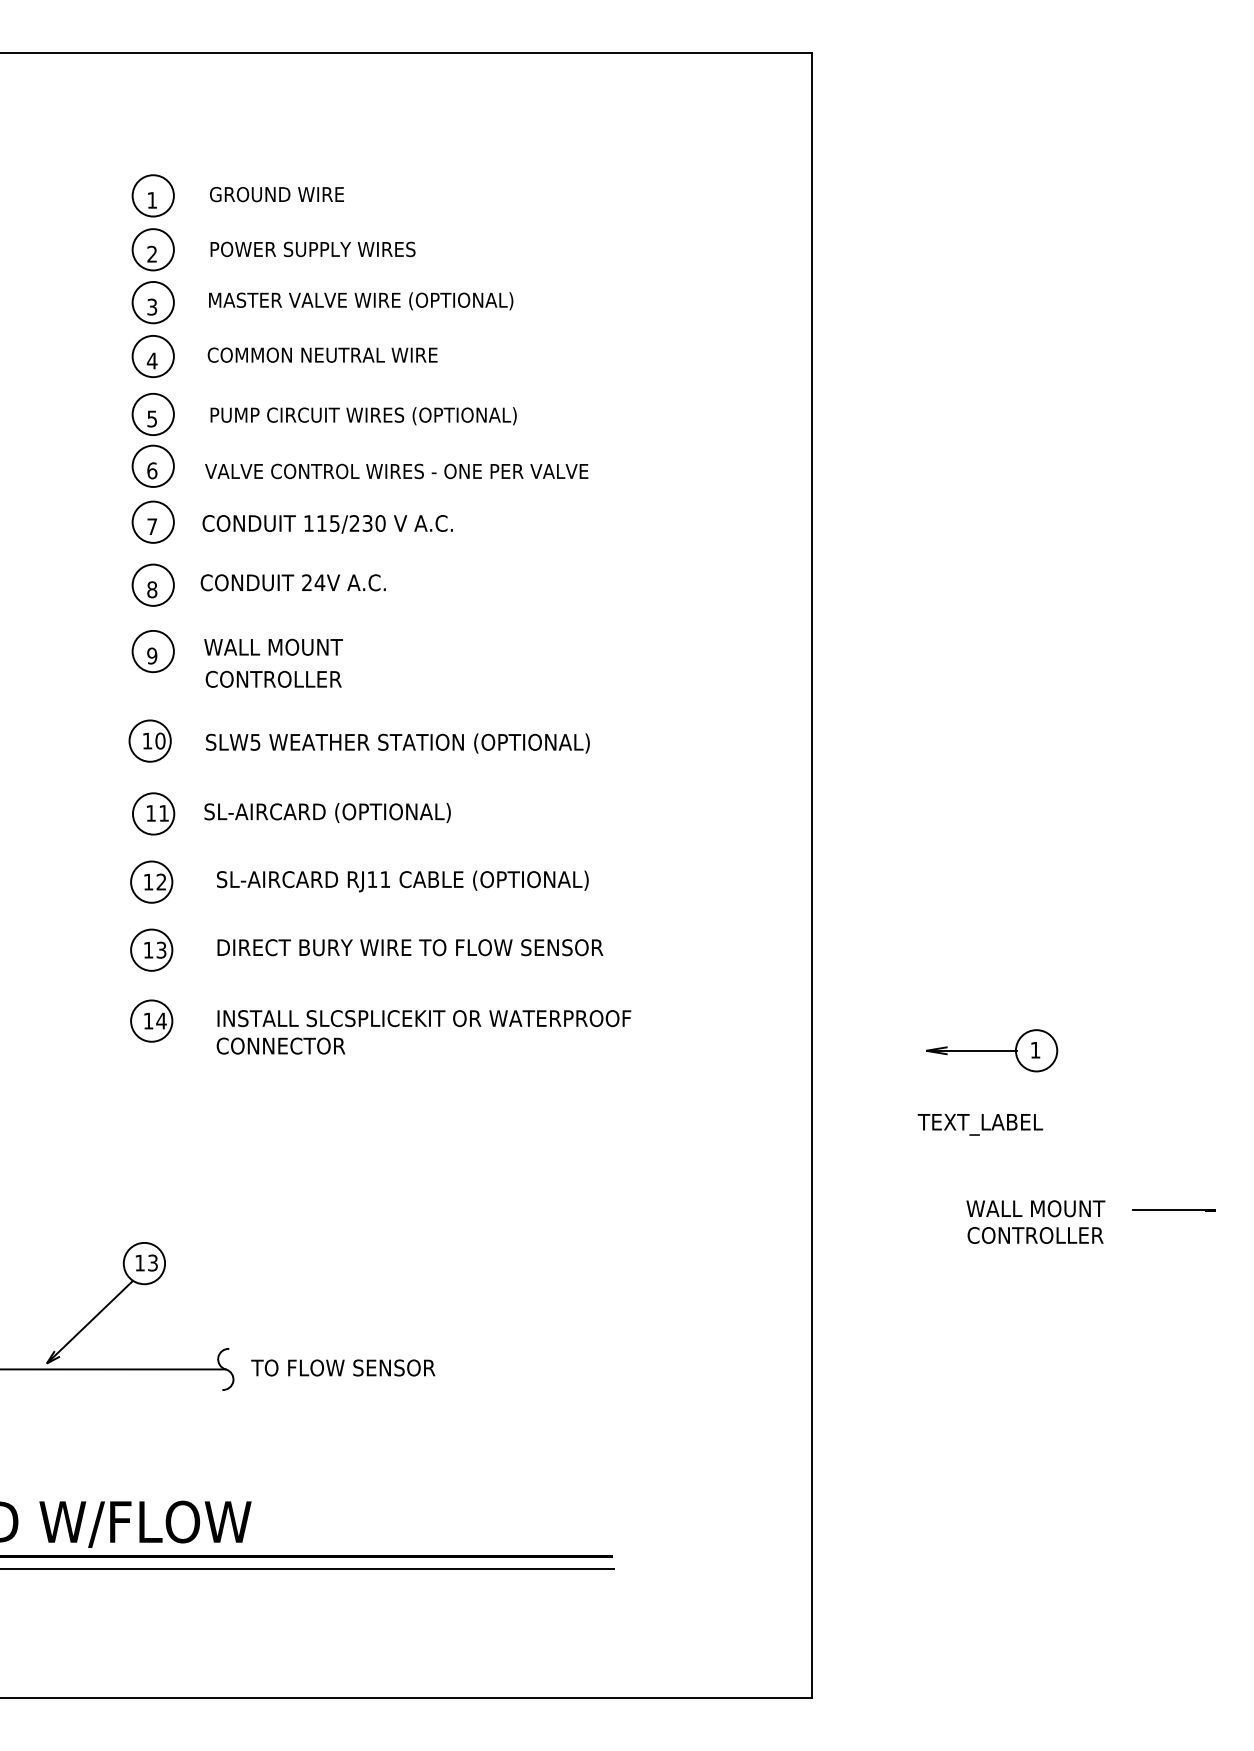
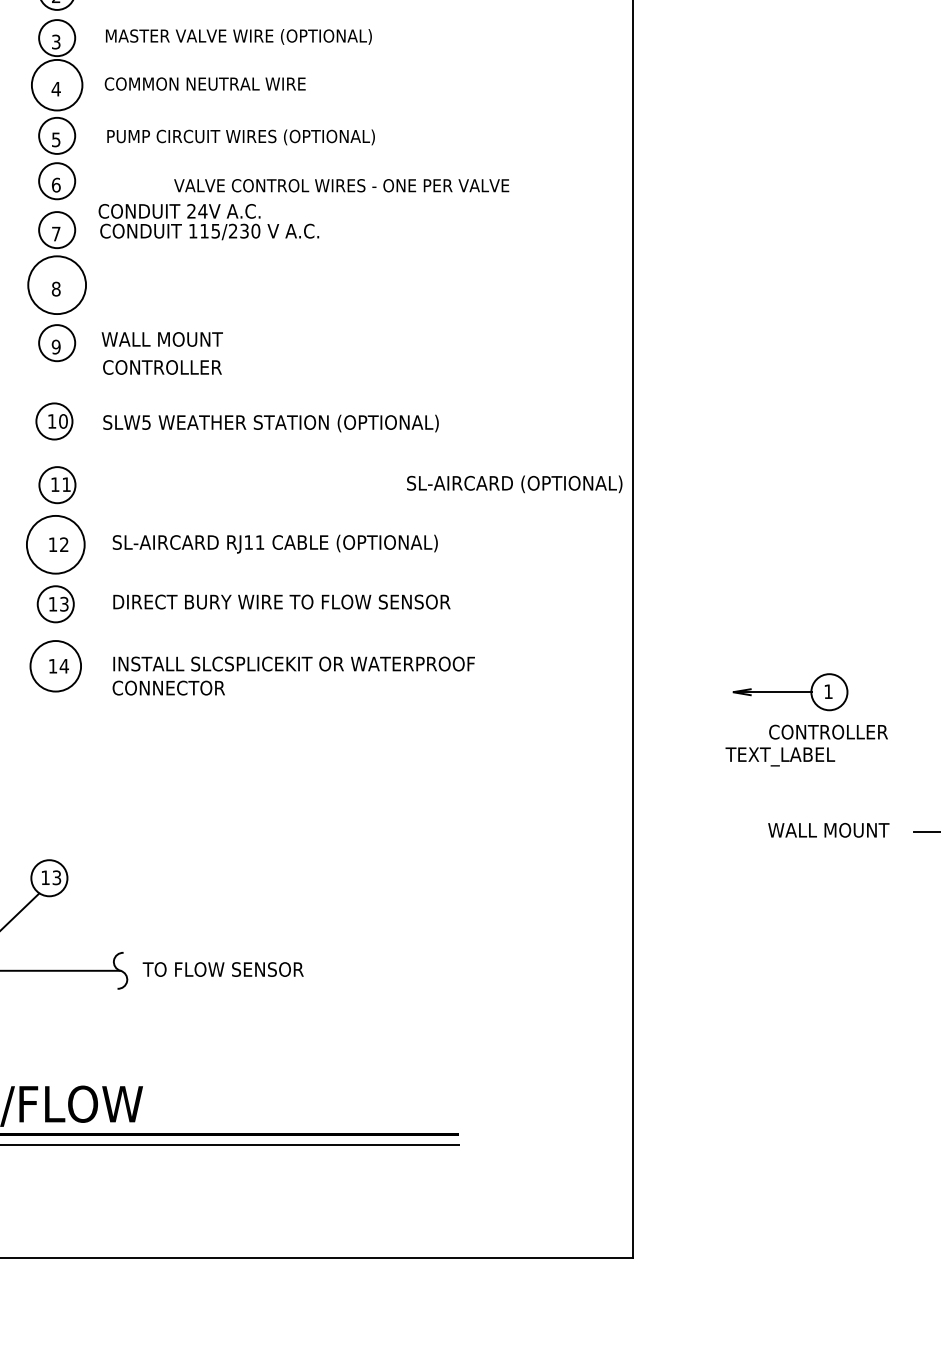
circle: (152, 356) -> (56, 85), size x1.4
text: (396, 471) -> (341, 185), moved
text: (292, 582) -> (178, 211), moved
circle: (152, 584) -> (56, 284), size x1.6
text: (327, 812) -> (514, 483), moved
circle: (151, 881) -> (55, 544), size x1.6
circle: (151, 1020) -> (55, 665), size x1.4
text: (1035, 1235) -> (828, 732), moved

